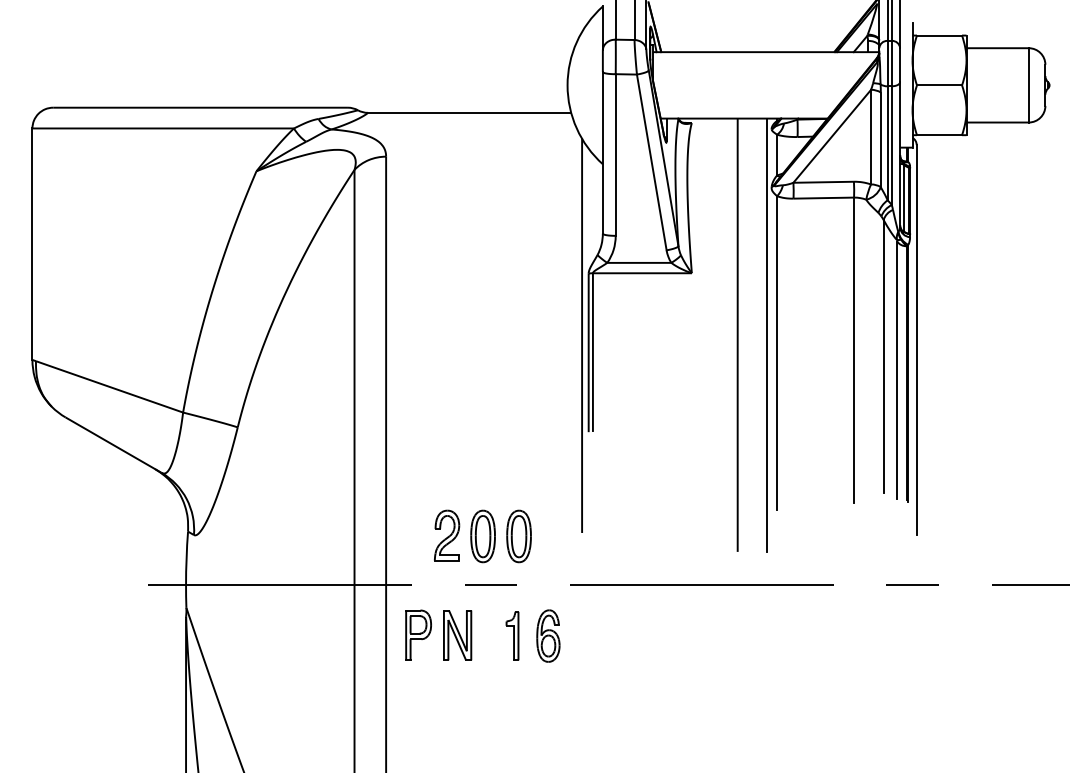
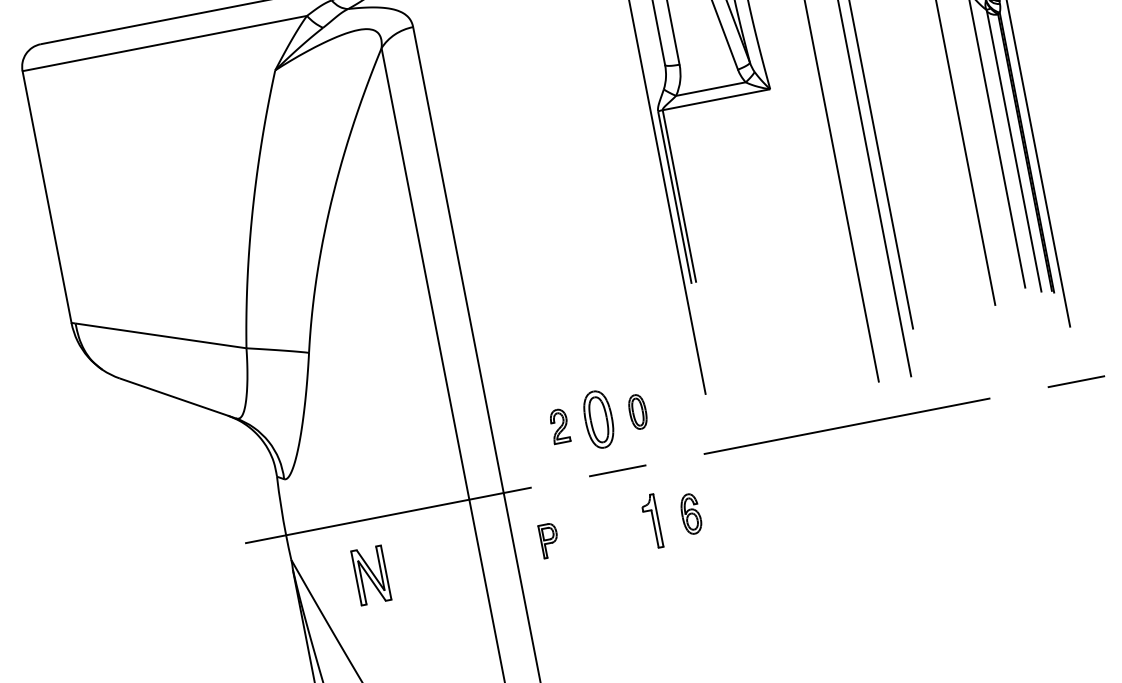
part: (447, 535) -> (559, 426), size x0.6
part: (518, 536) -> (637, 412), size x0.6
part: (418, 634) -> (549, 539), size x0.6
part: (457, 635) -> (371, 575), moved
part: (548, 635) -> (690, 513), size x0.7

